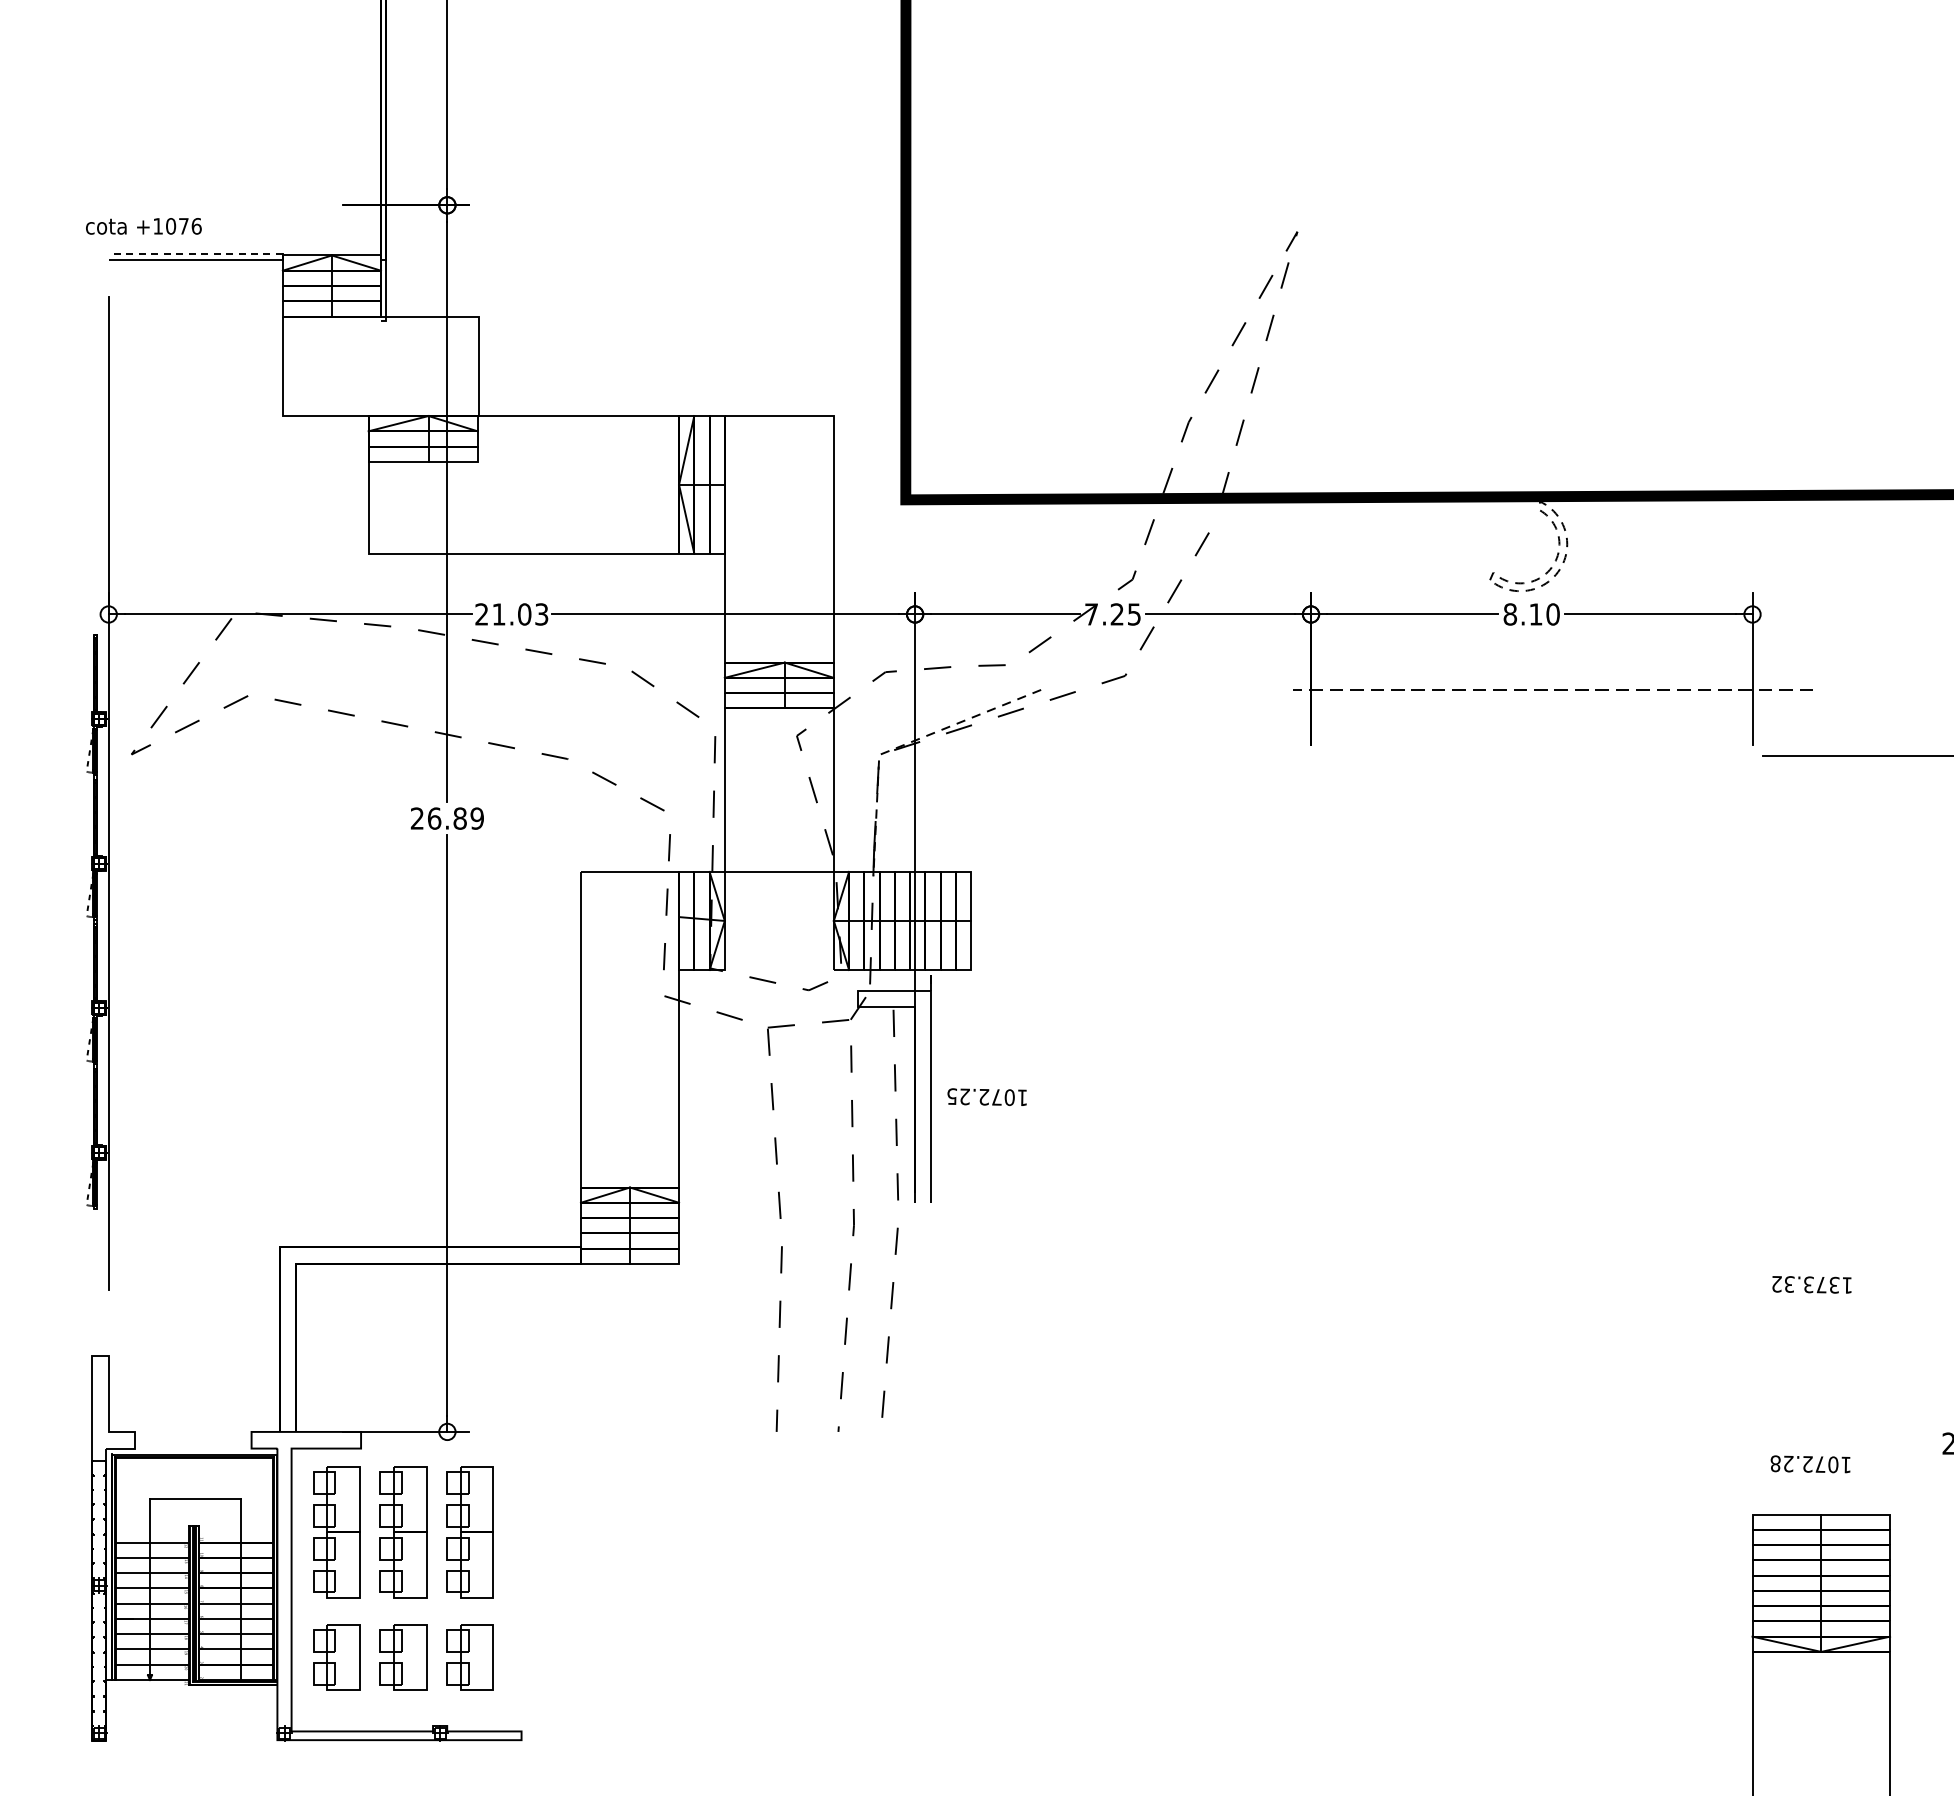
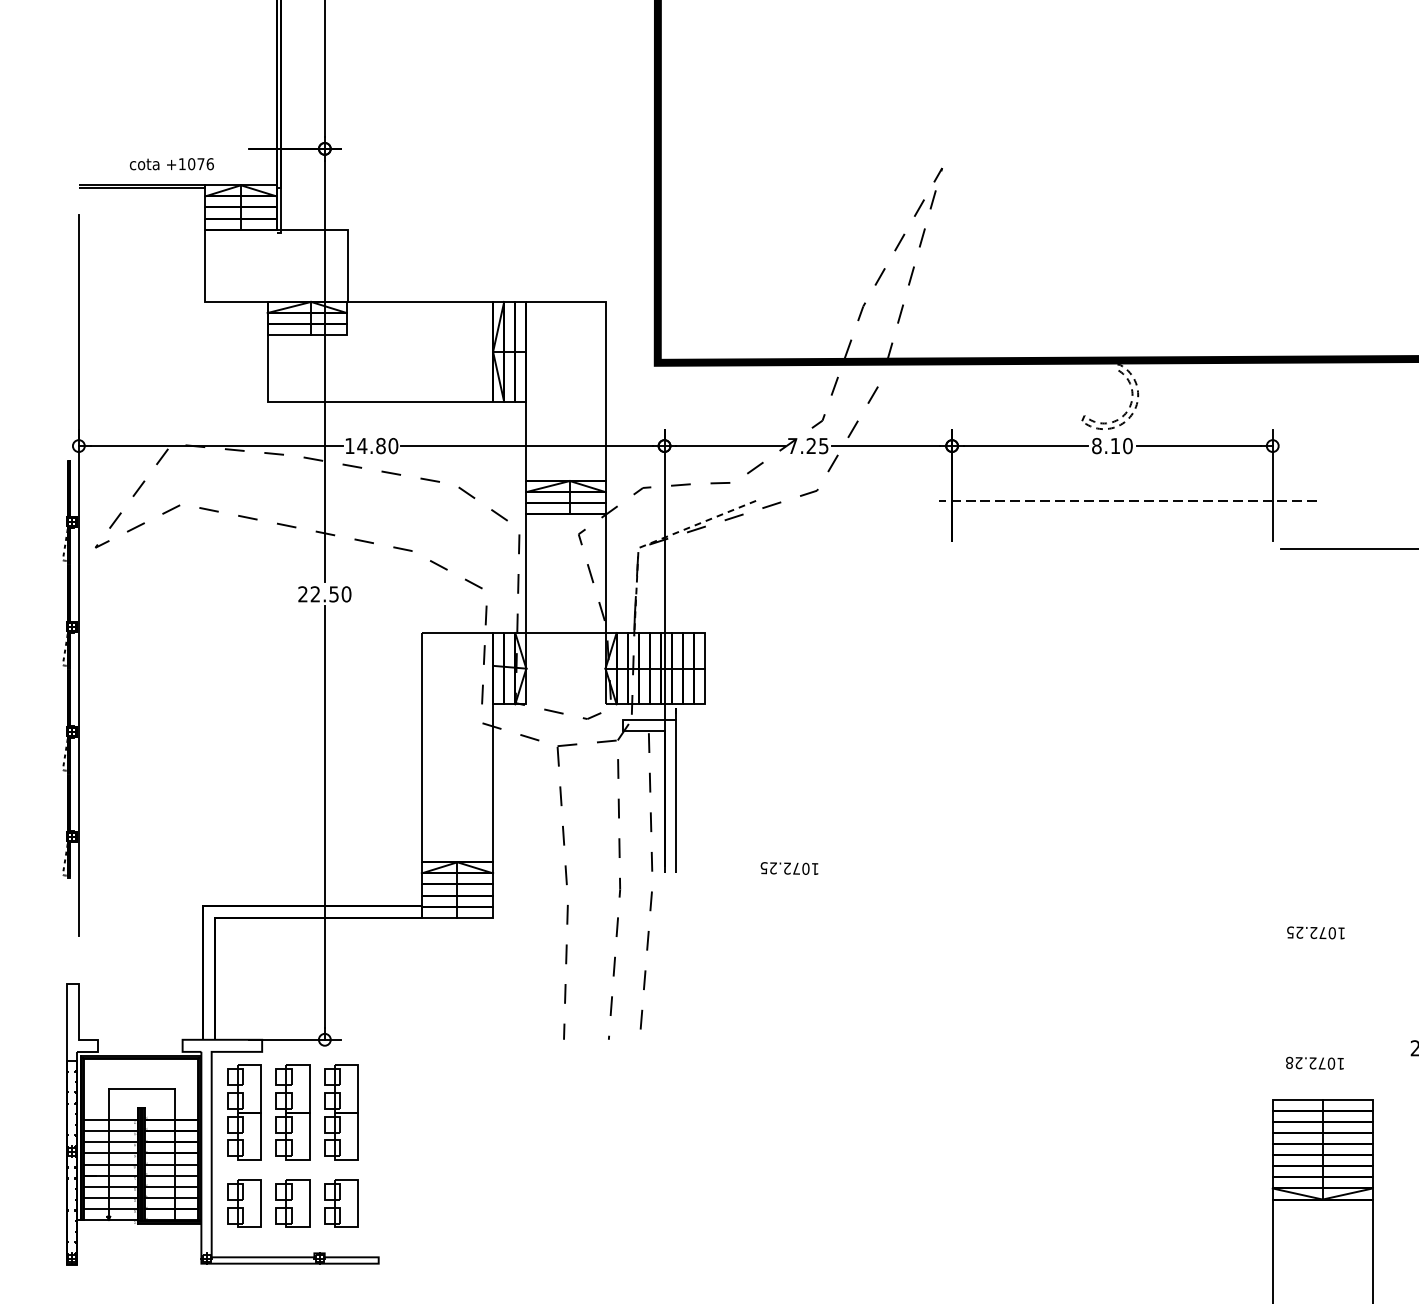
text: (143, 226) -> (171, 164), moved
line: (195, 254) -> (141, 184), dashed -> solid
text: (511, 614) -> (371, 446), 21.03 -> 14.80
text: (456, 818) -> (331, 594), 26.89 -> 22.50
text: (986, 1096) -> (789, 868), moved
text: (1805, 1284) -> (1311, 932), 1373.32 -> 1072.25

